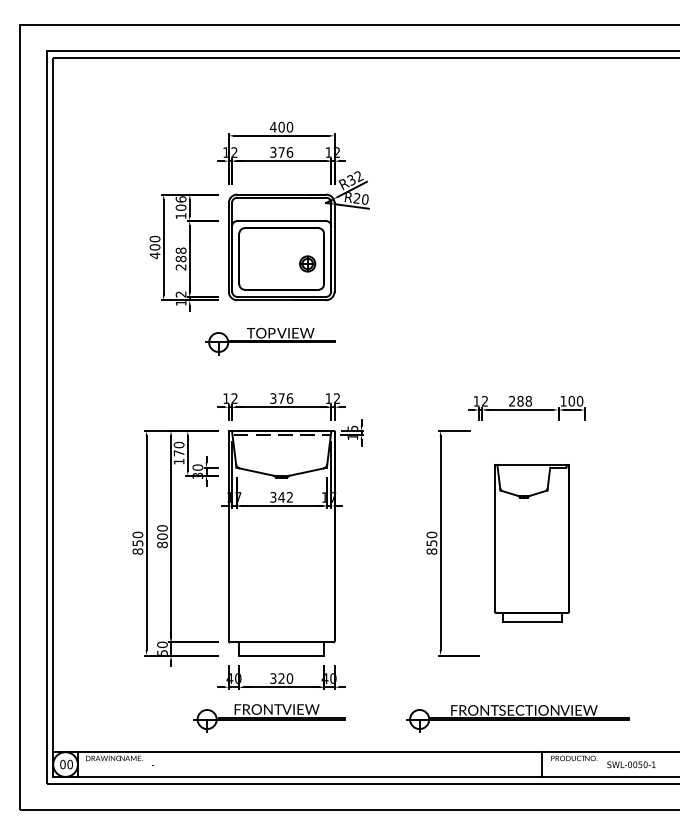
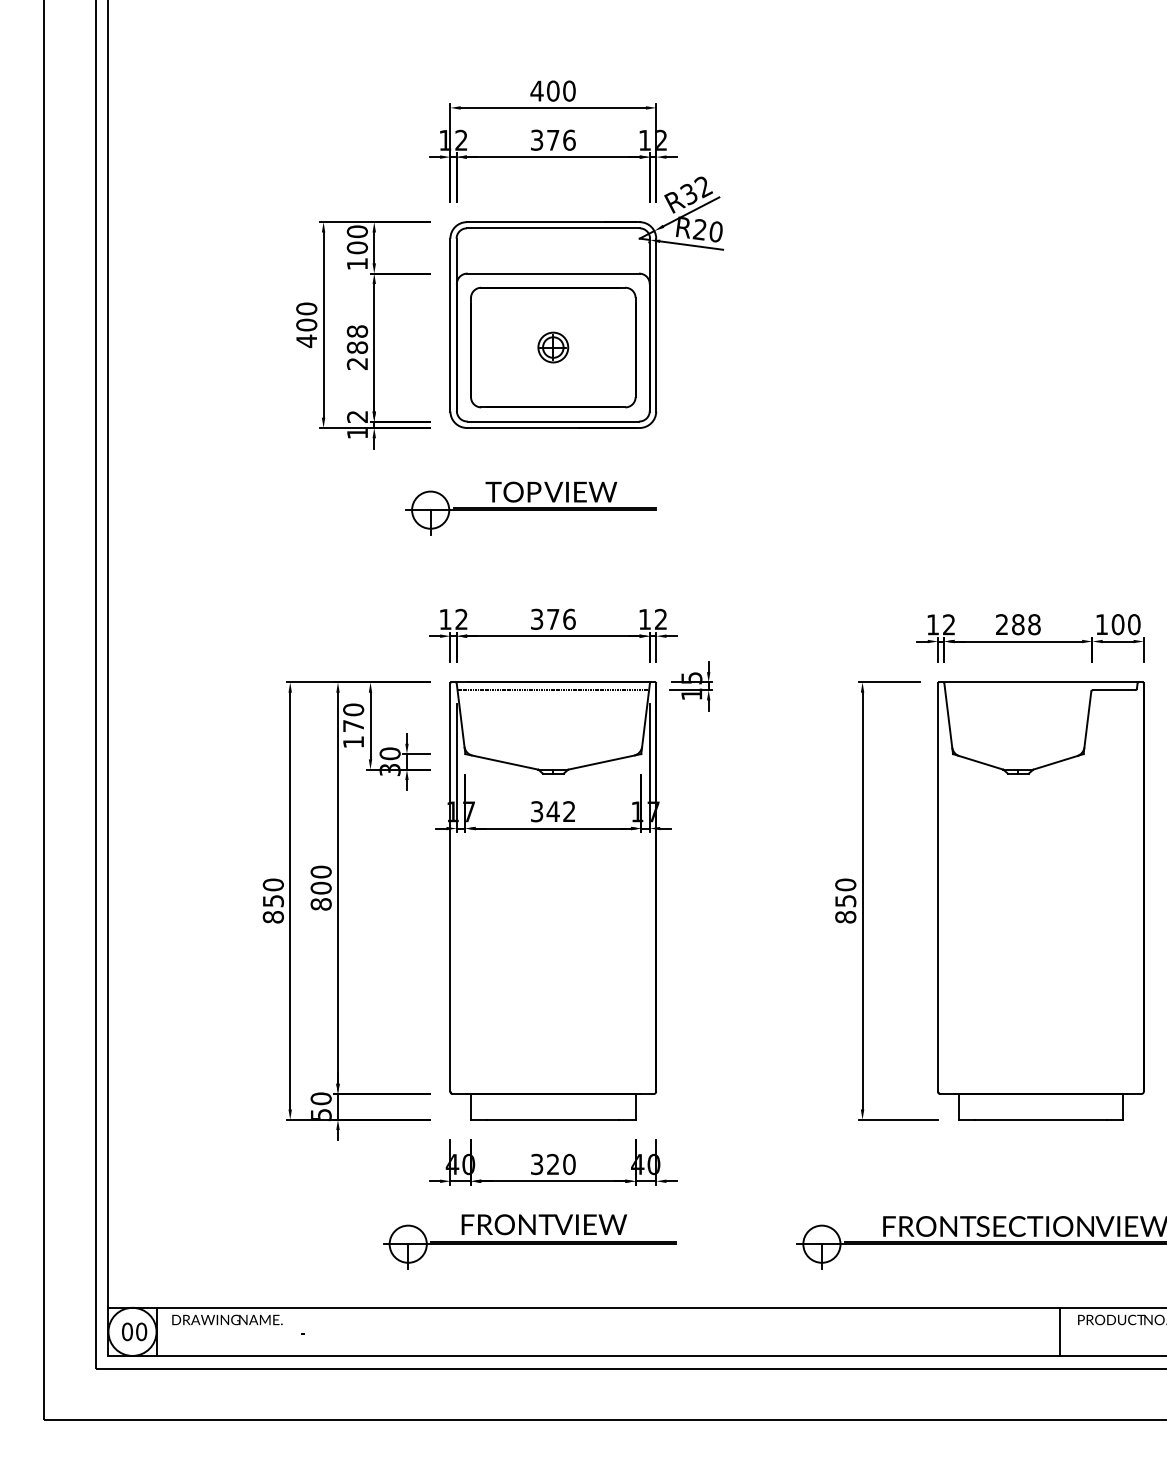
text: (180, 199) -> (356, 231), 106 -> 100
part: (307, 263) -> (552, 346), moved
part: (531, 543) -> (1039, 901), size x1.43

